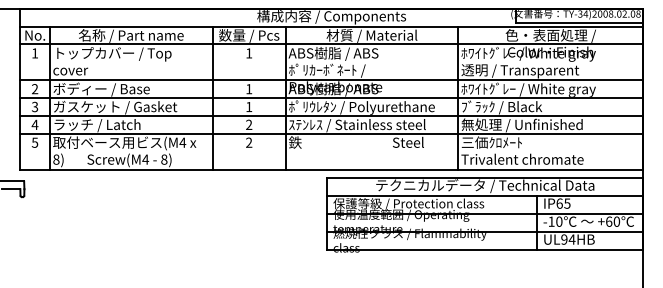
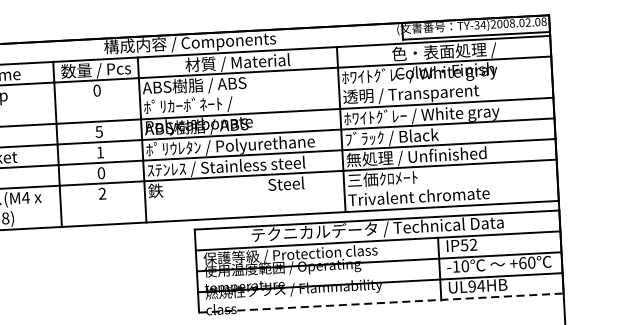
text: (249, 53) -> (97, 90), 1 -> 0
text: (249, 89) -> (99, 132), 1 -> 5
text: (249, 125) -> (101, 173), 2 -> 0
text: (563, 203) -> (469, 244), IP65 -> IP52
line: (485, 249) -> (381, 302), solid -> dashed

